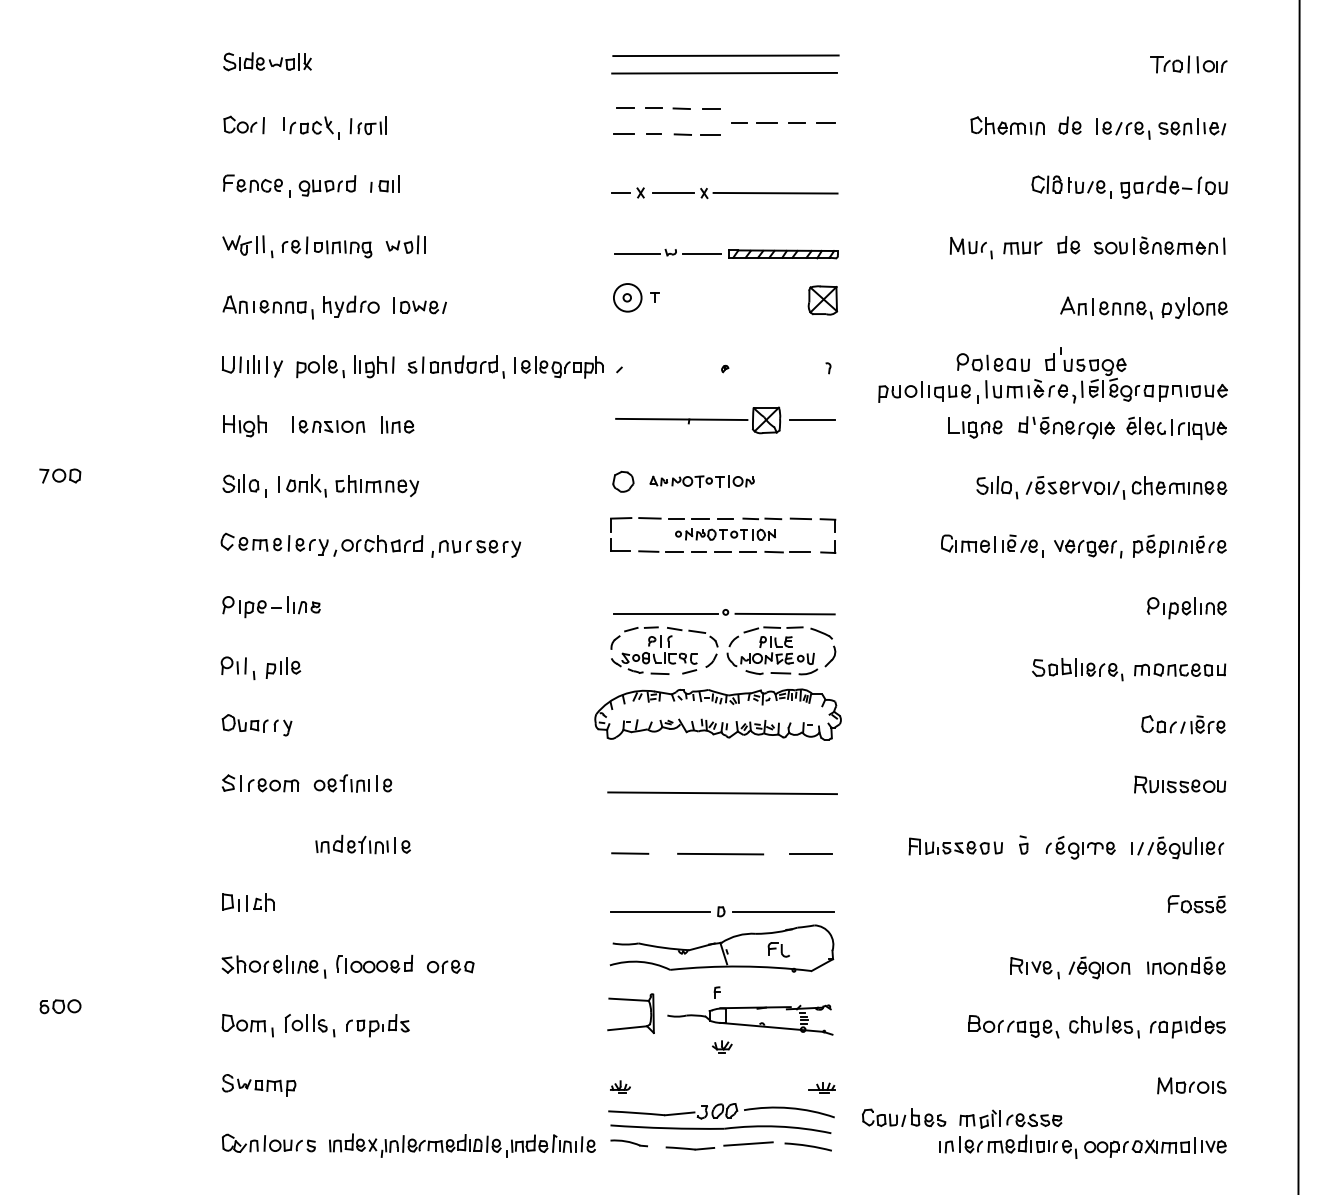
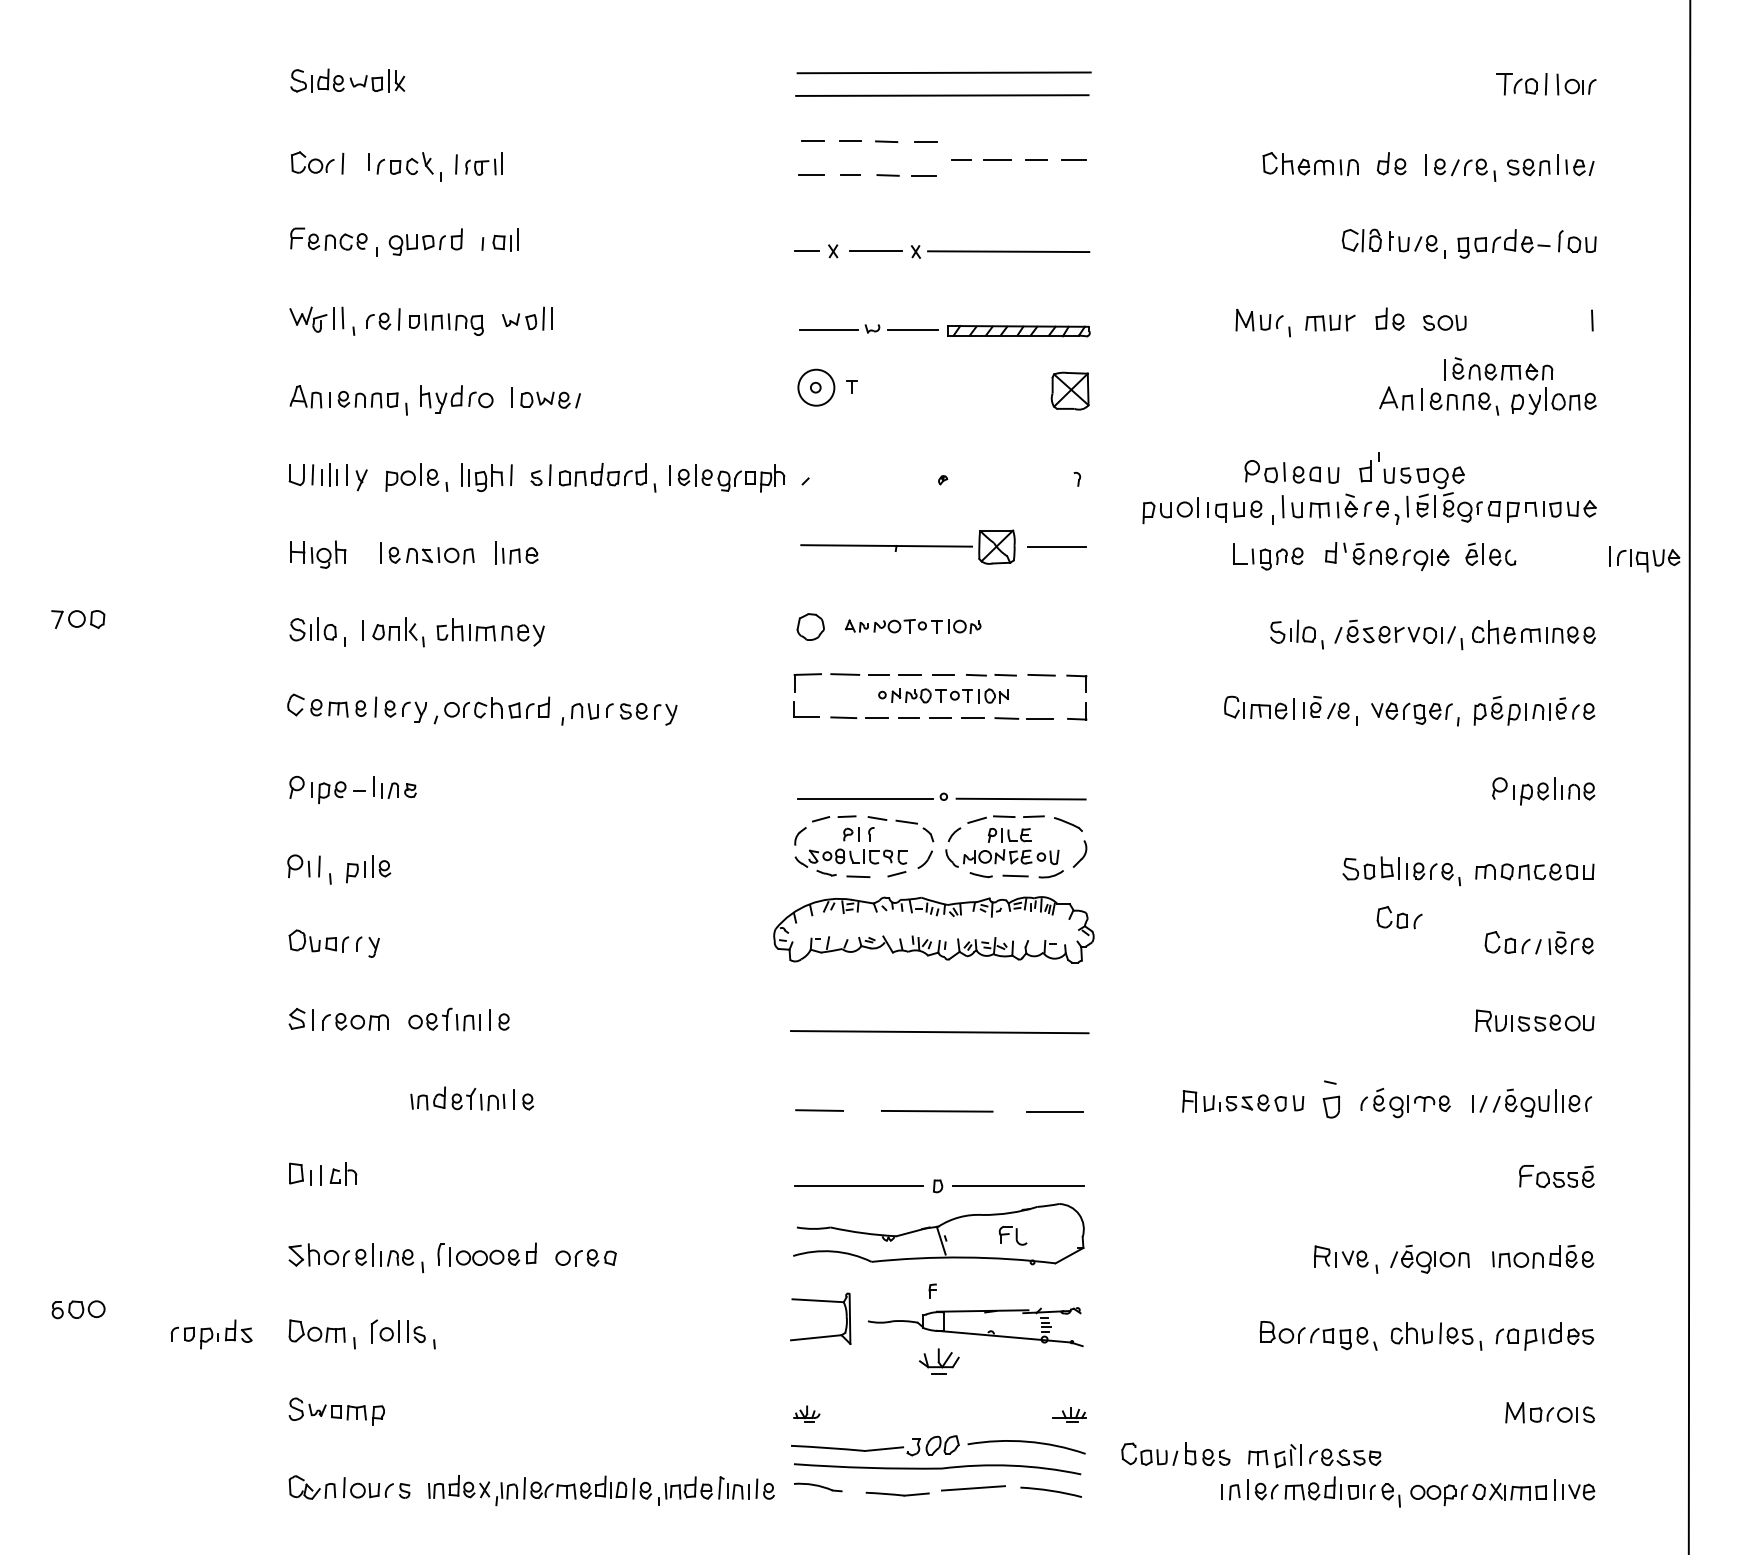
part: (1175, 245) -> (1498, 368), moved
part: (1199, 429) -> (1644, 559), moved
part: (1076, 705) -> (1399, 917), added
part: (1023, 845) -> (1331, 1099), size x1.6
part: (377, 1025) -> (211, 1334), moved
part: (722, 1046) -> (939, 1361), size x1.6

